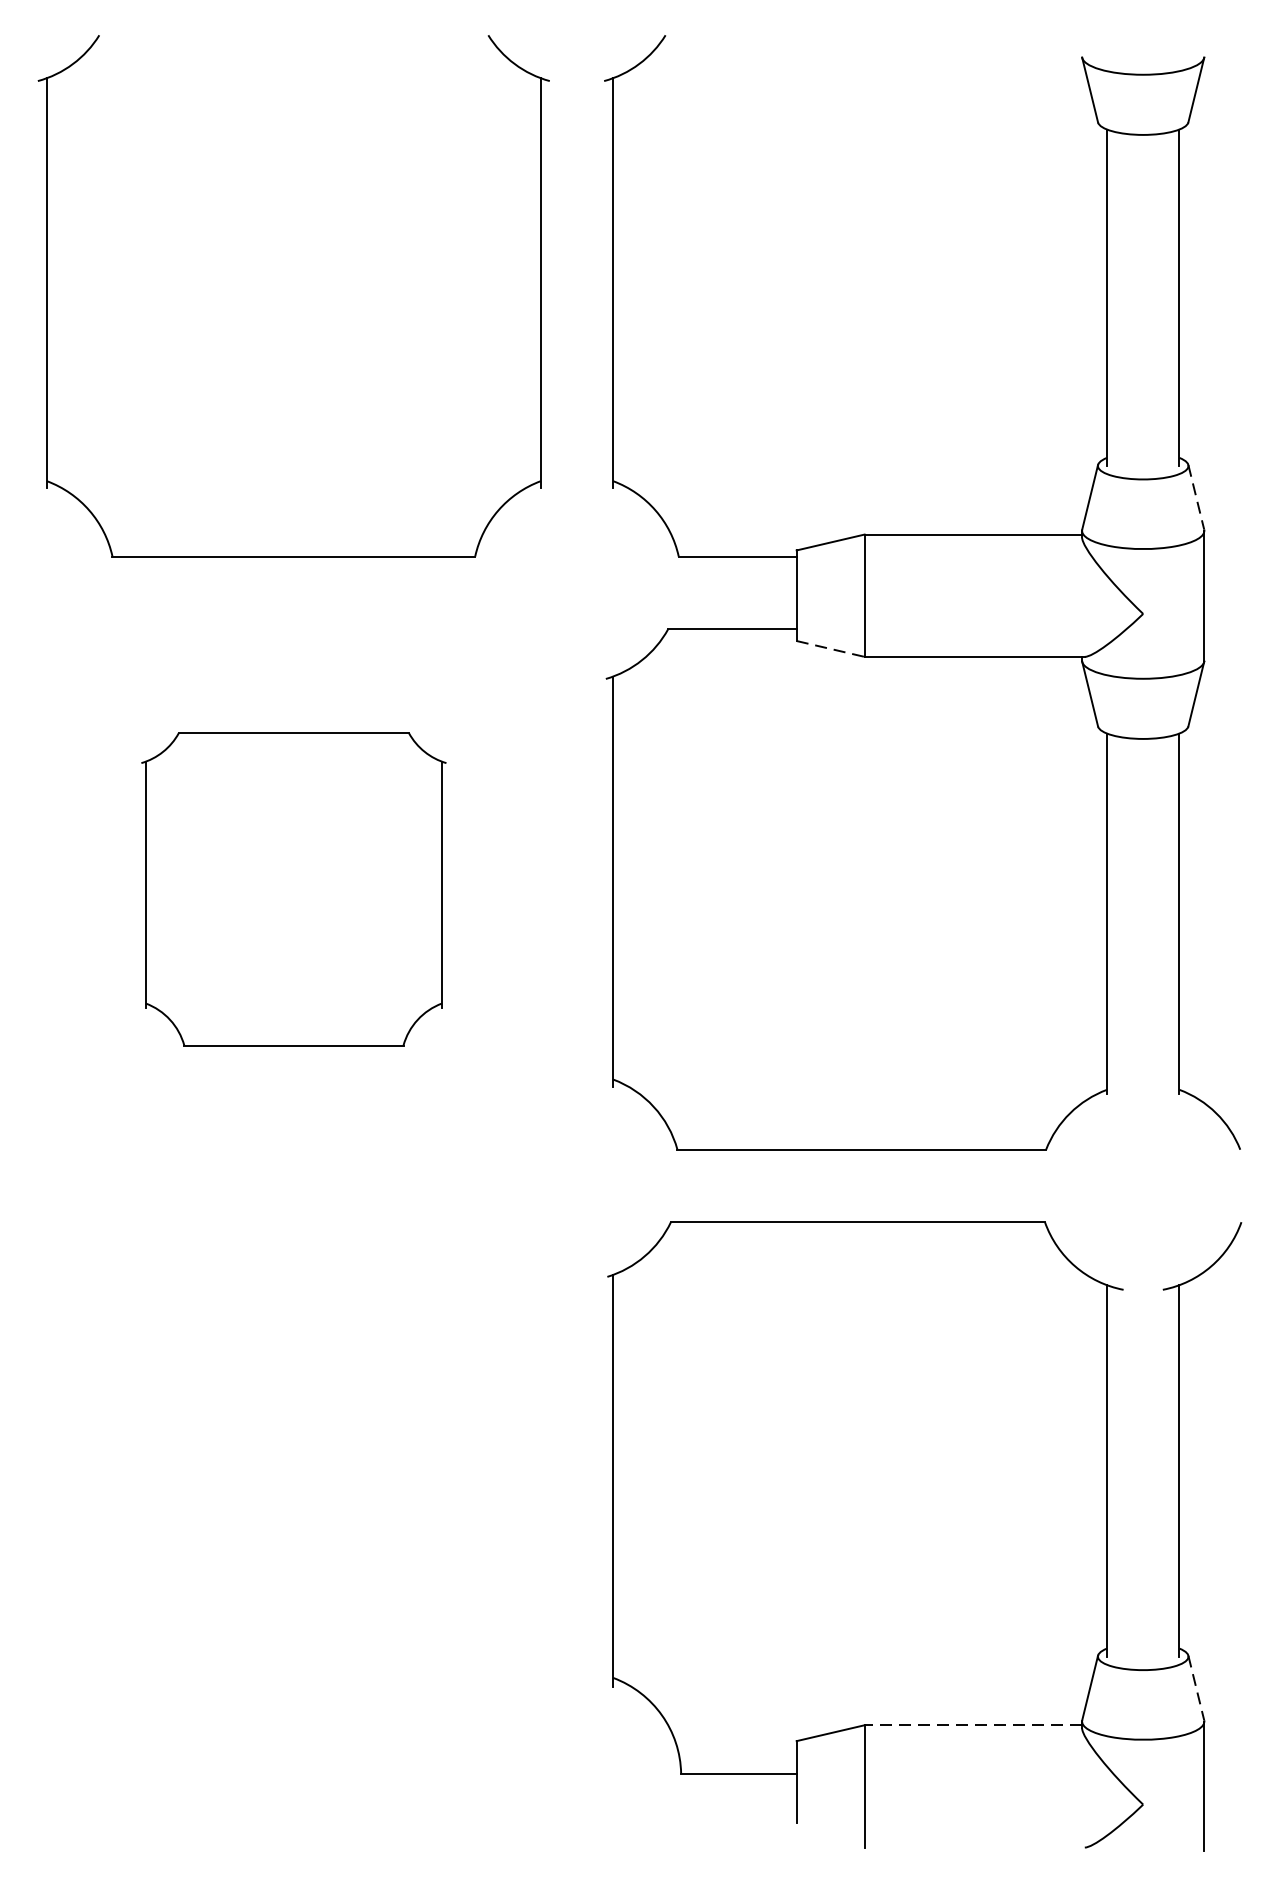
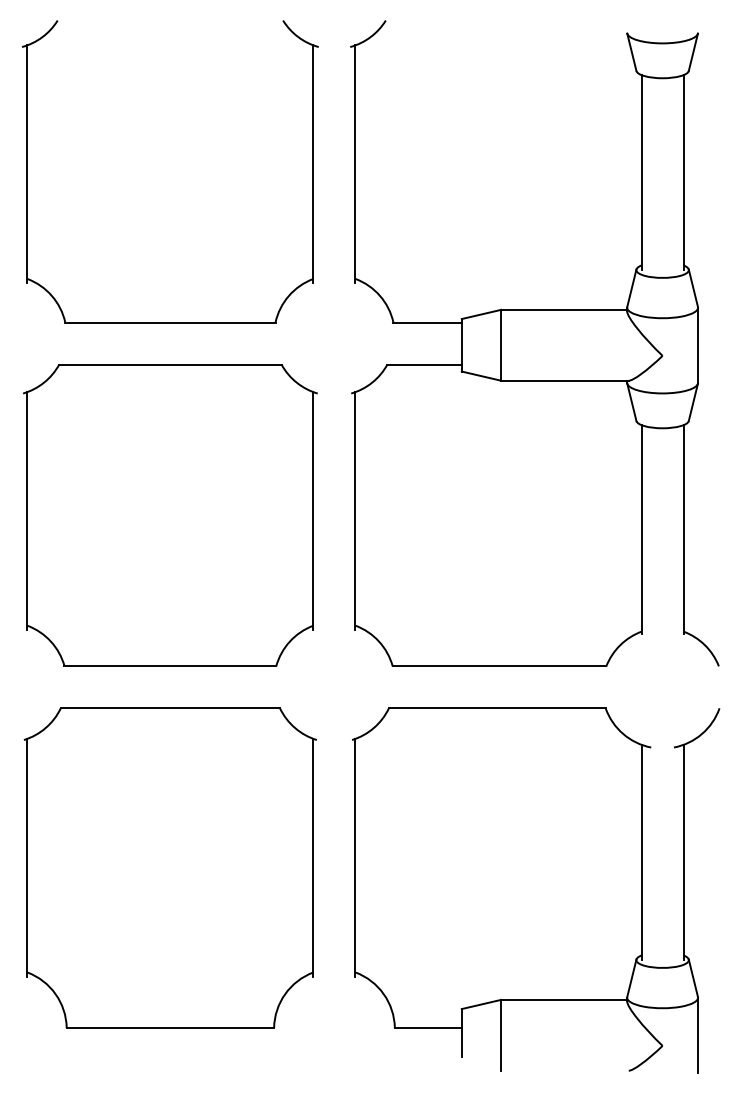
line: (1196, 497) -> (693, 288), dashed -> solid
line: (830, 649) -> (481, 376), dashed -> solid
part: (294, 889) -> (170, 515), size x1.67
part: (292, 1496) -> (169, 867), added
line: (1196, 1688) -> (693, 978), dashed -> solid
line: (972, 1724) -> (563, 999), dashed -> solid

